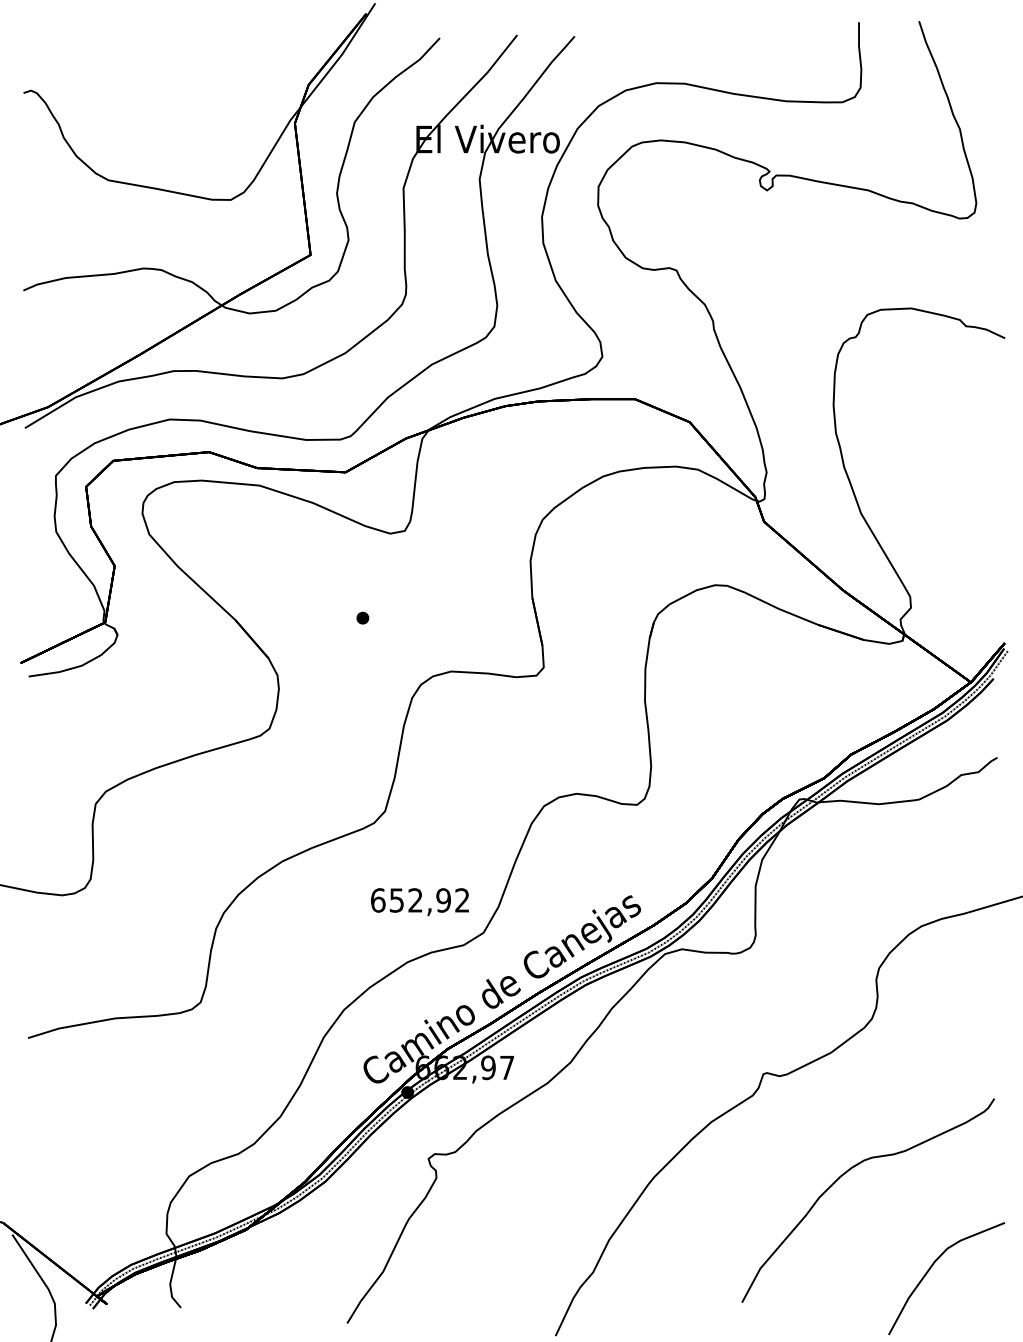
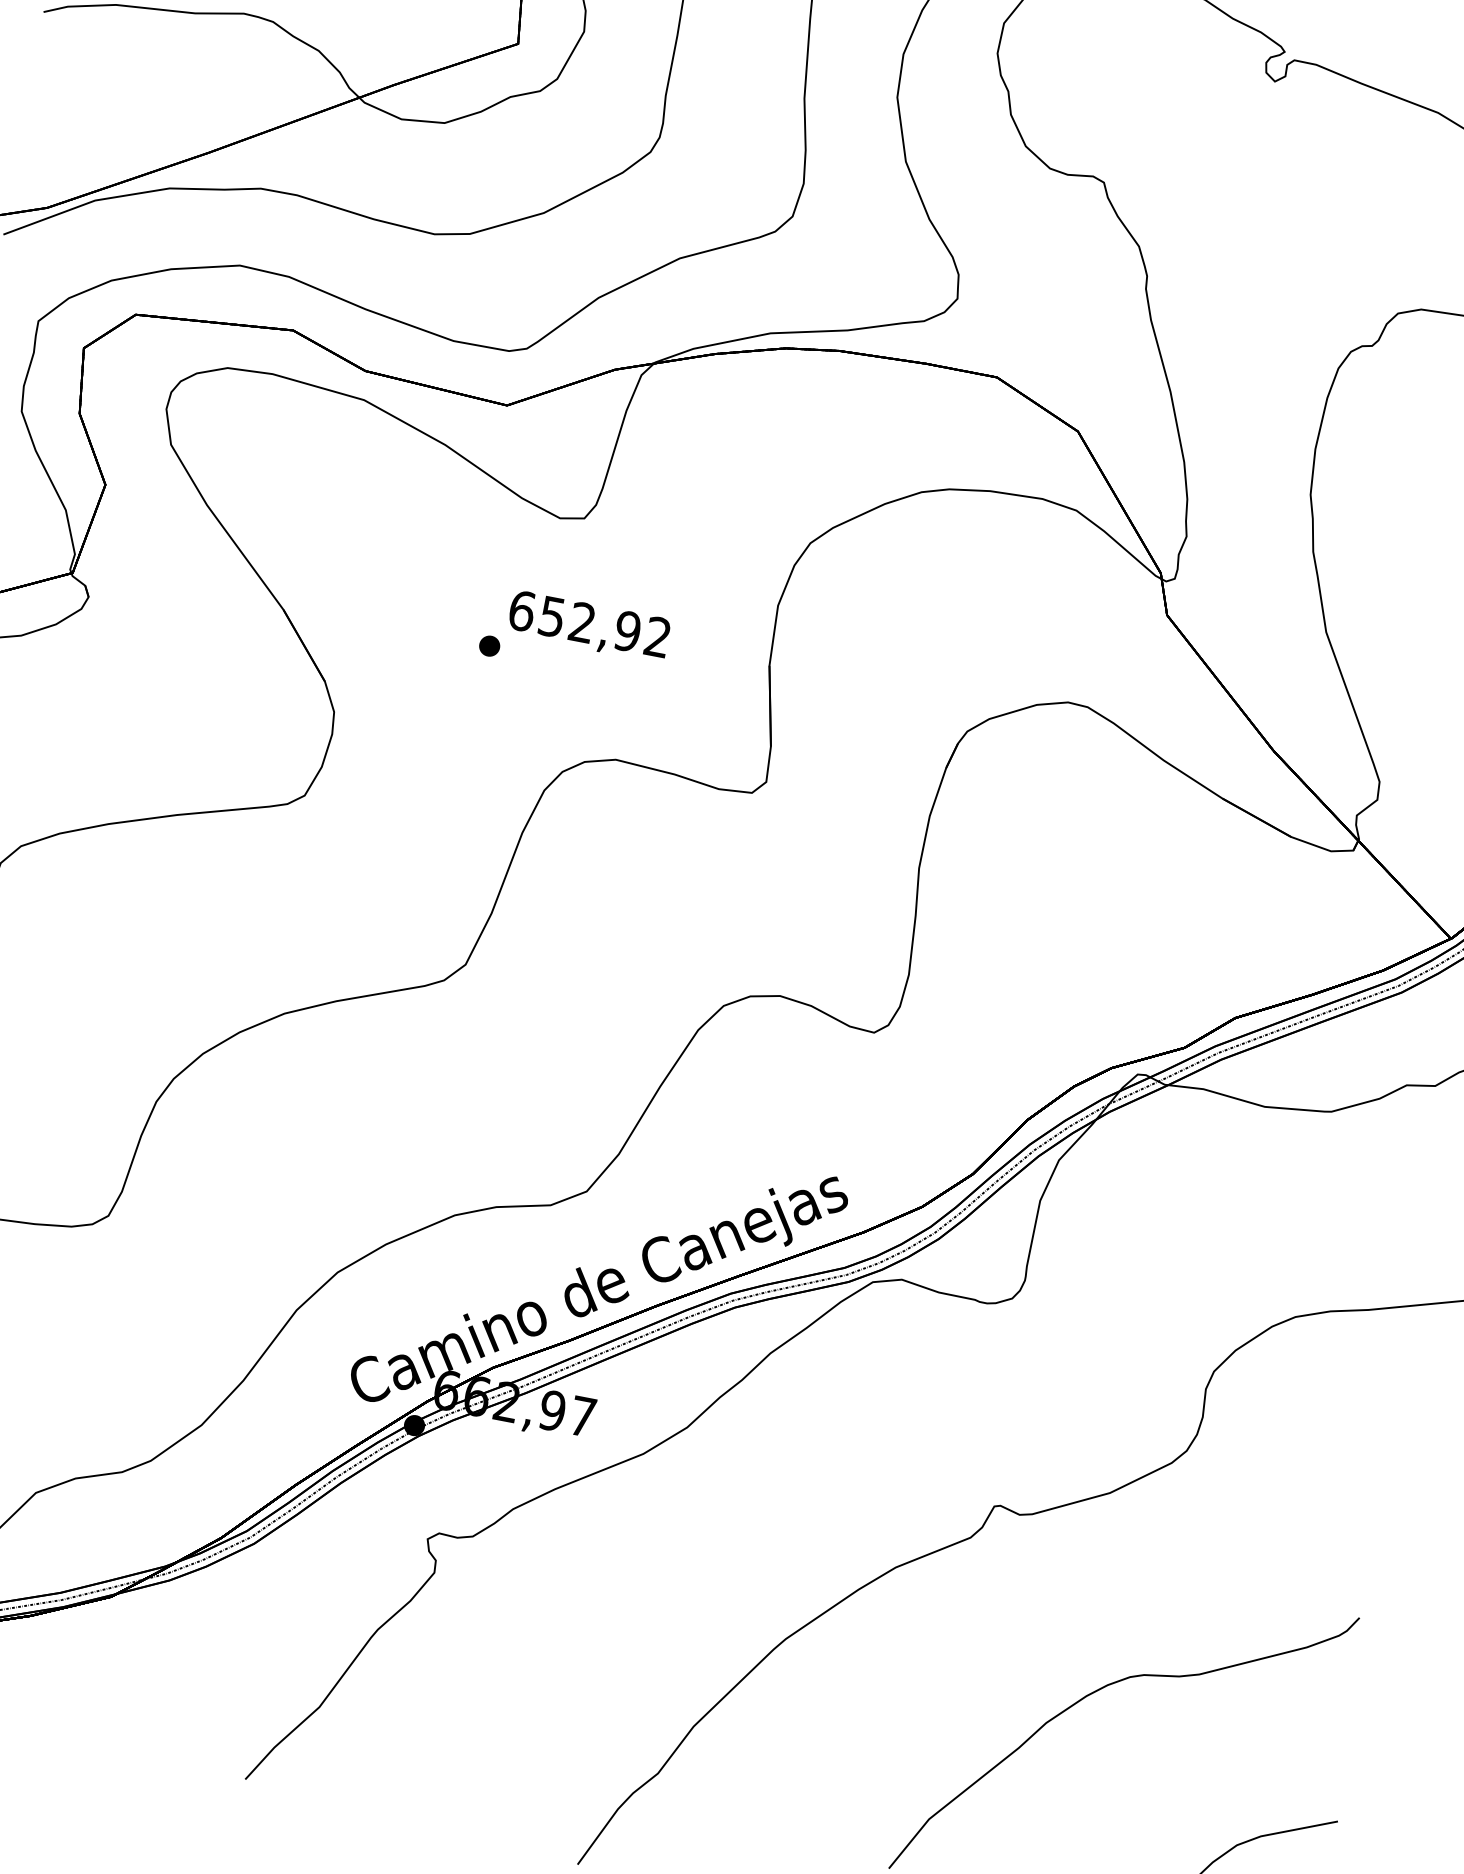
text: (419, 902) -> (588, 627), moved

